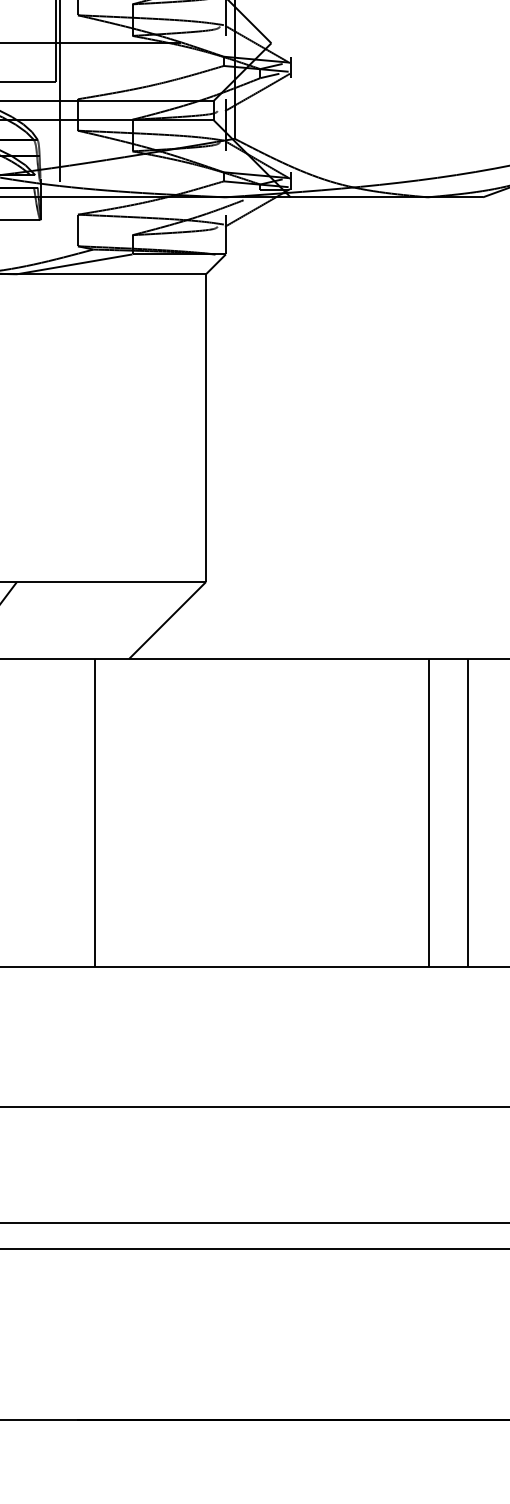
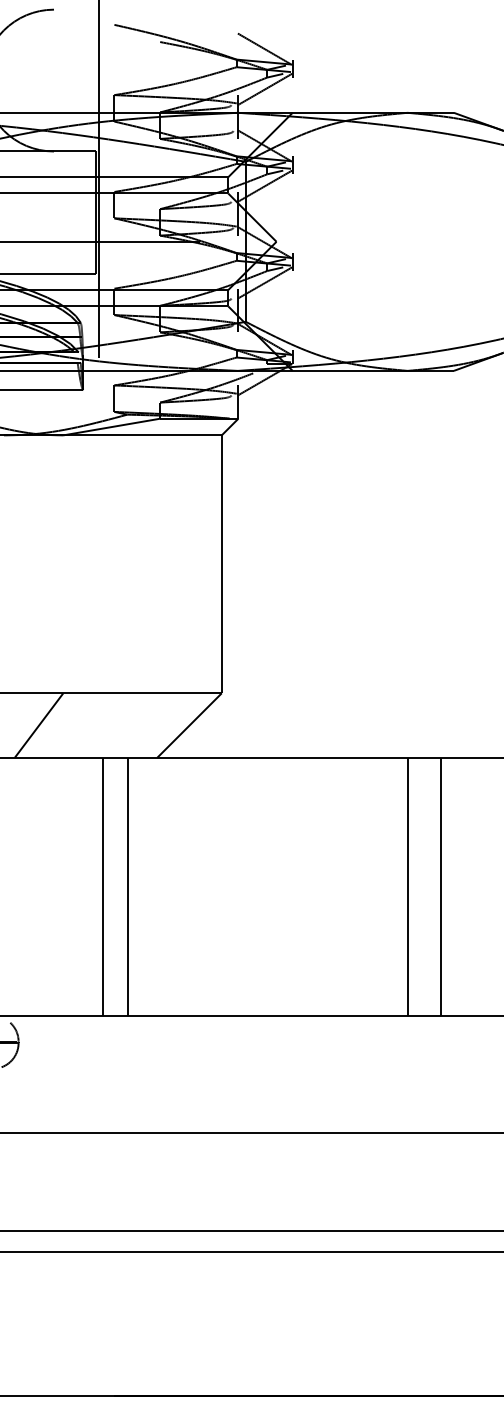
line: (64, 812) -> (103, 886), added

